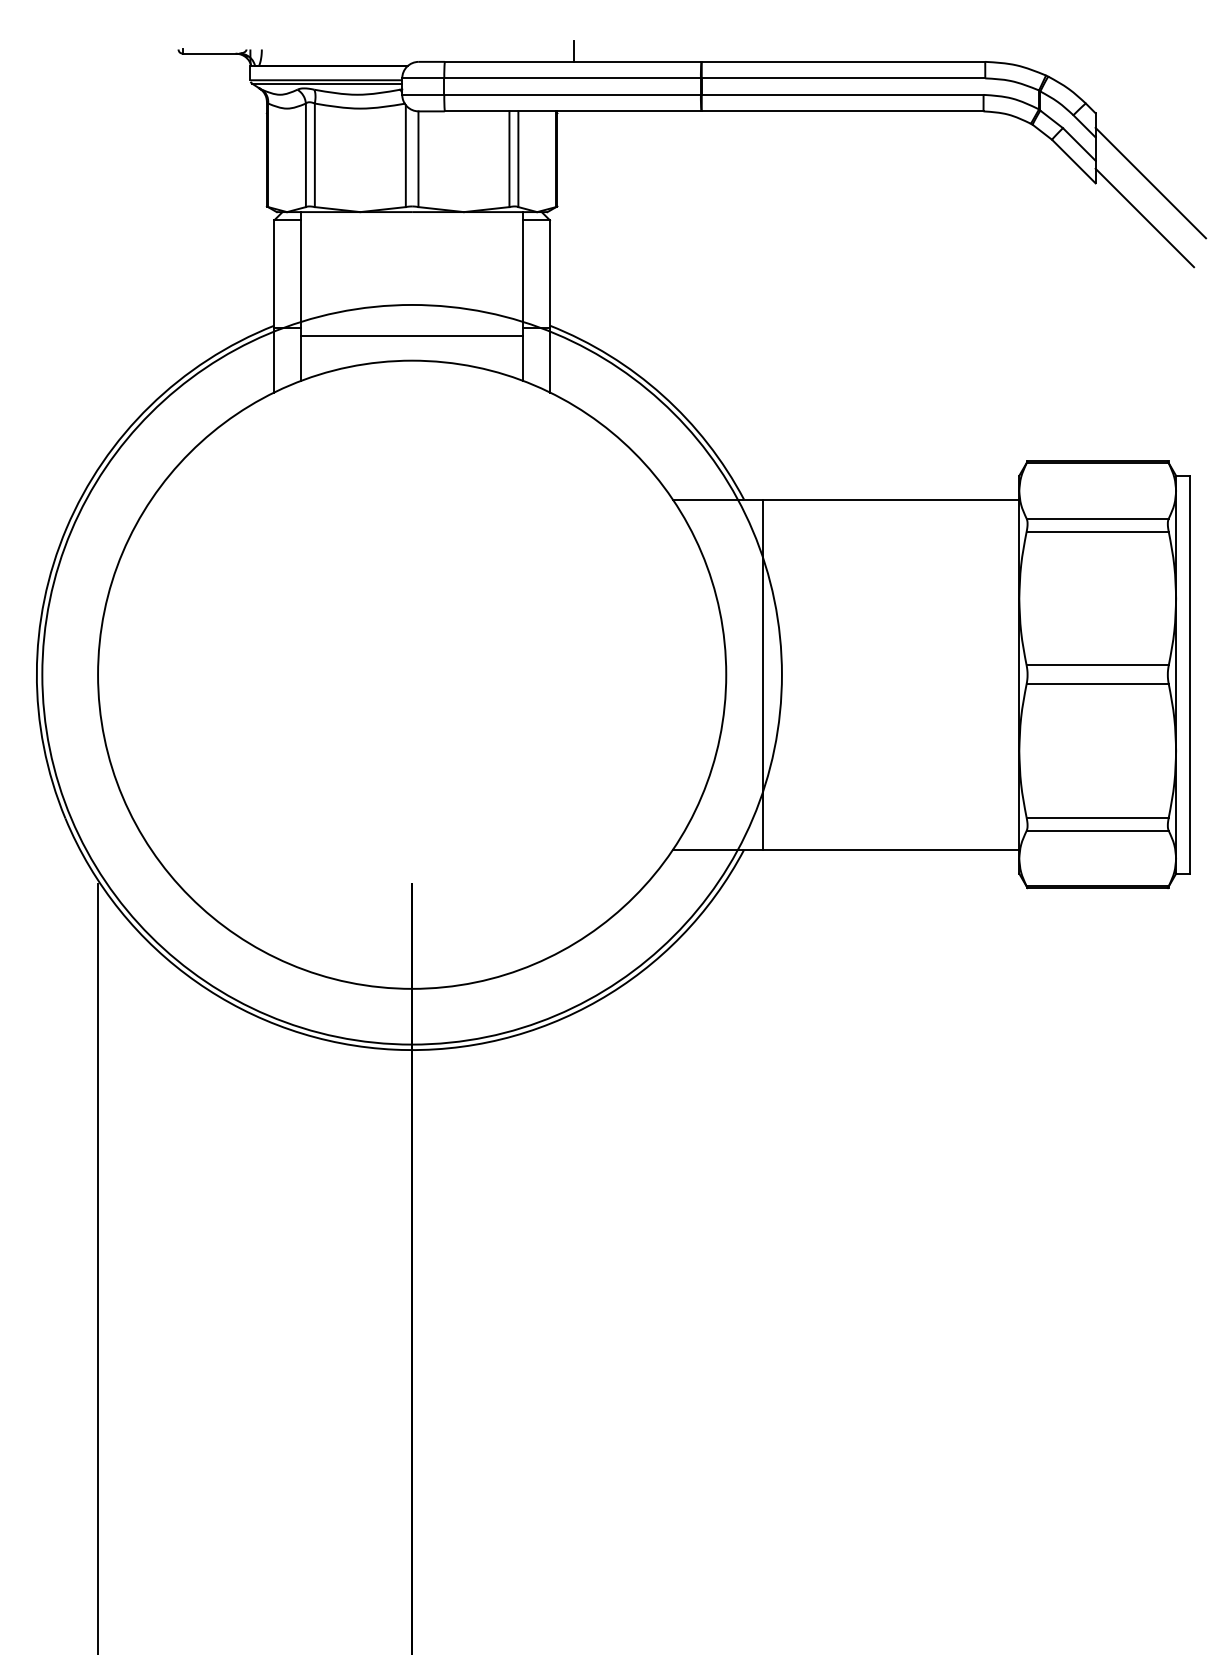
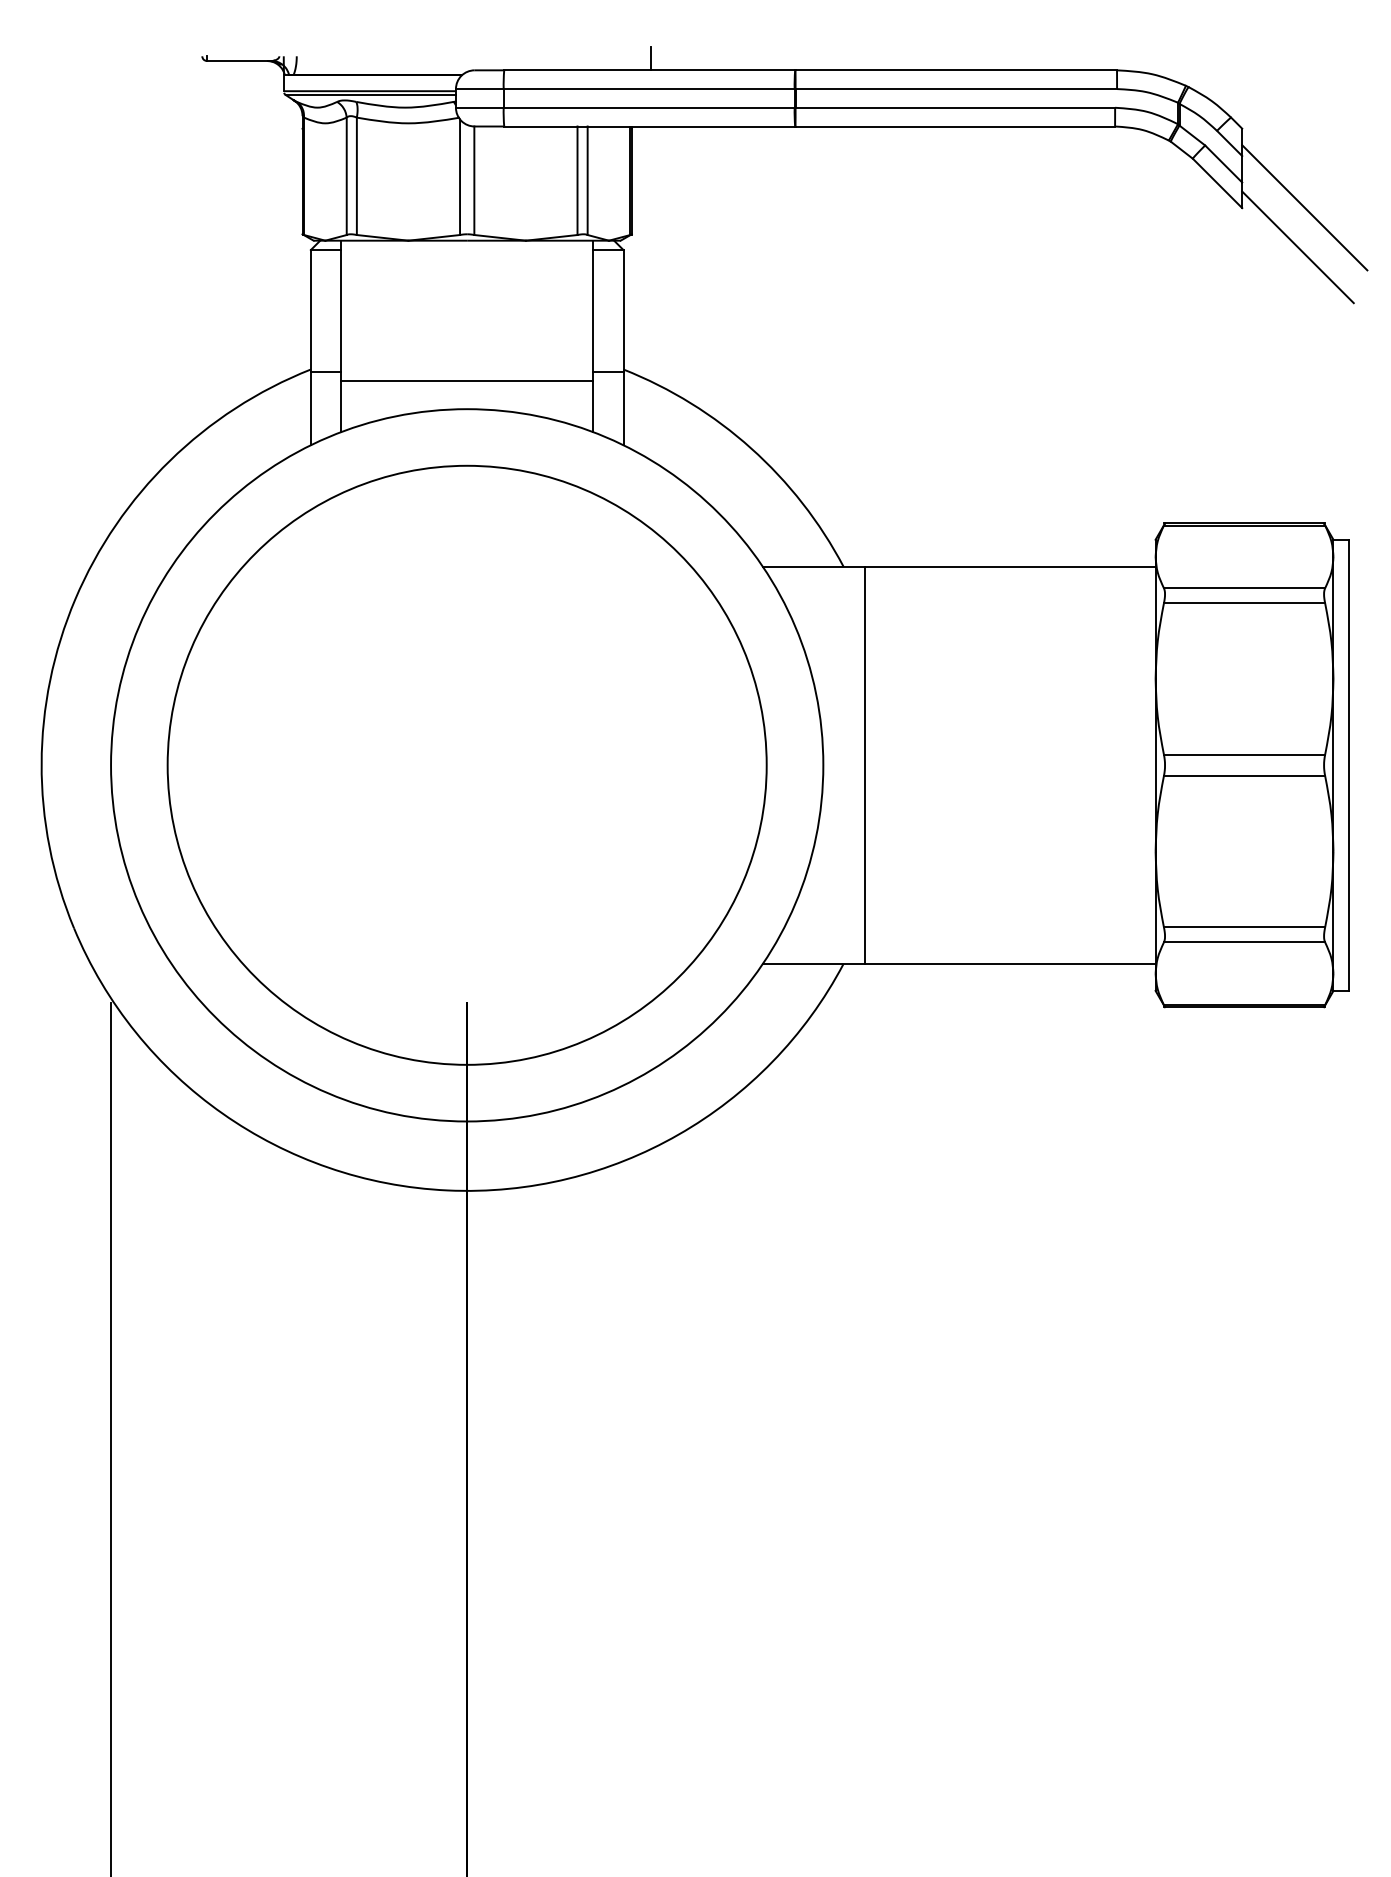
circle: (411, 674) -> (466, 764), size x0.71

